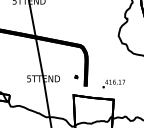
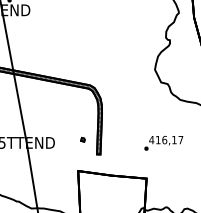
text: (113, 83) -> (163, 142), moved

